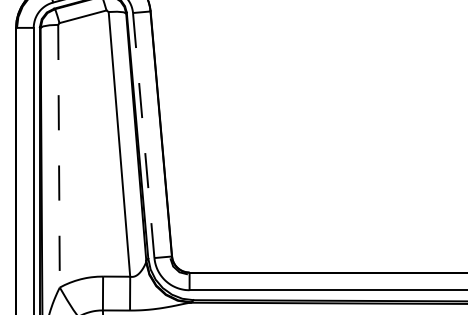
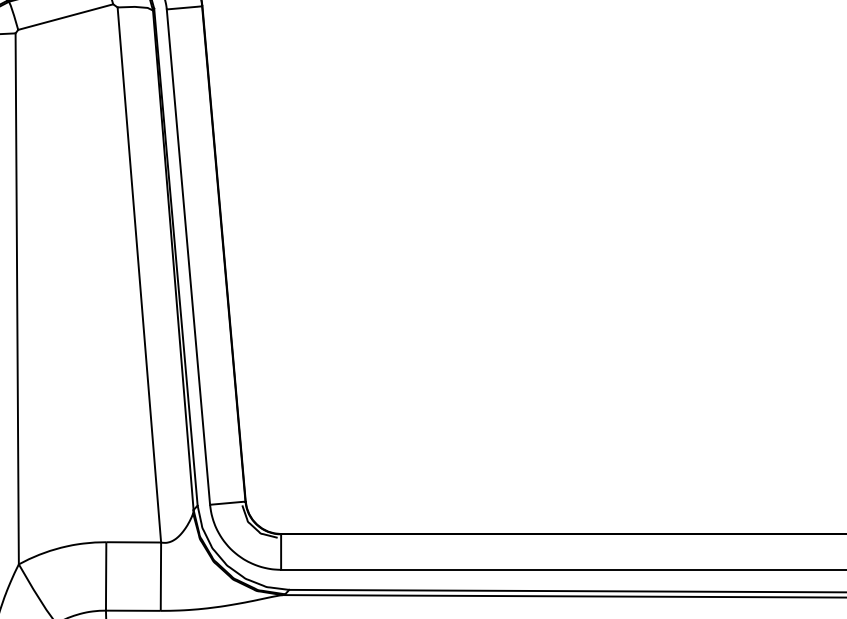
line: (143, 135) -> (187, 257), dashed -> solid
line: (59, 156) -> (18, 299), dashed -> solid

